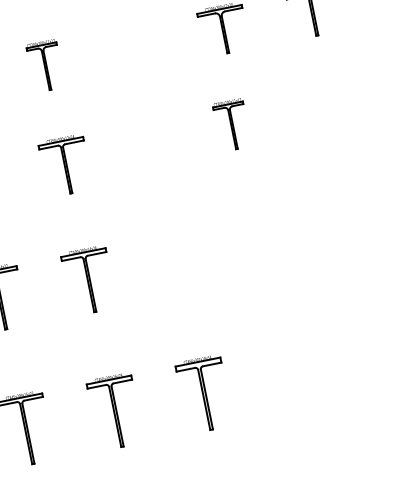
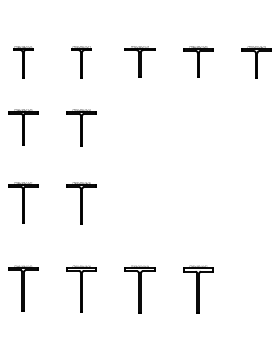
part: (133, 47) -> (139, 61), added
part: (232, 125) -> (191, 123), removed
part: (293, 376) -> (198, 289), added

